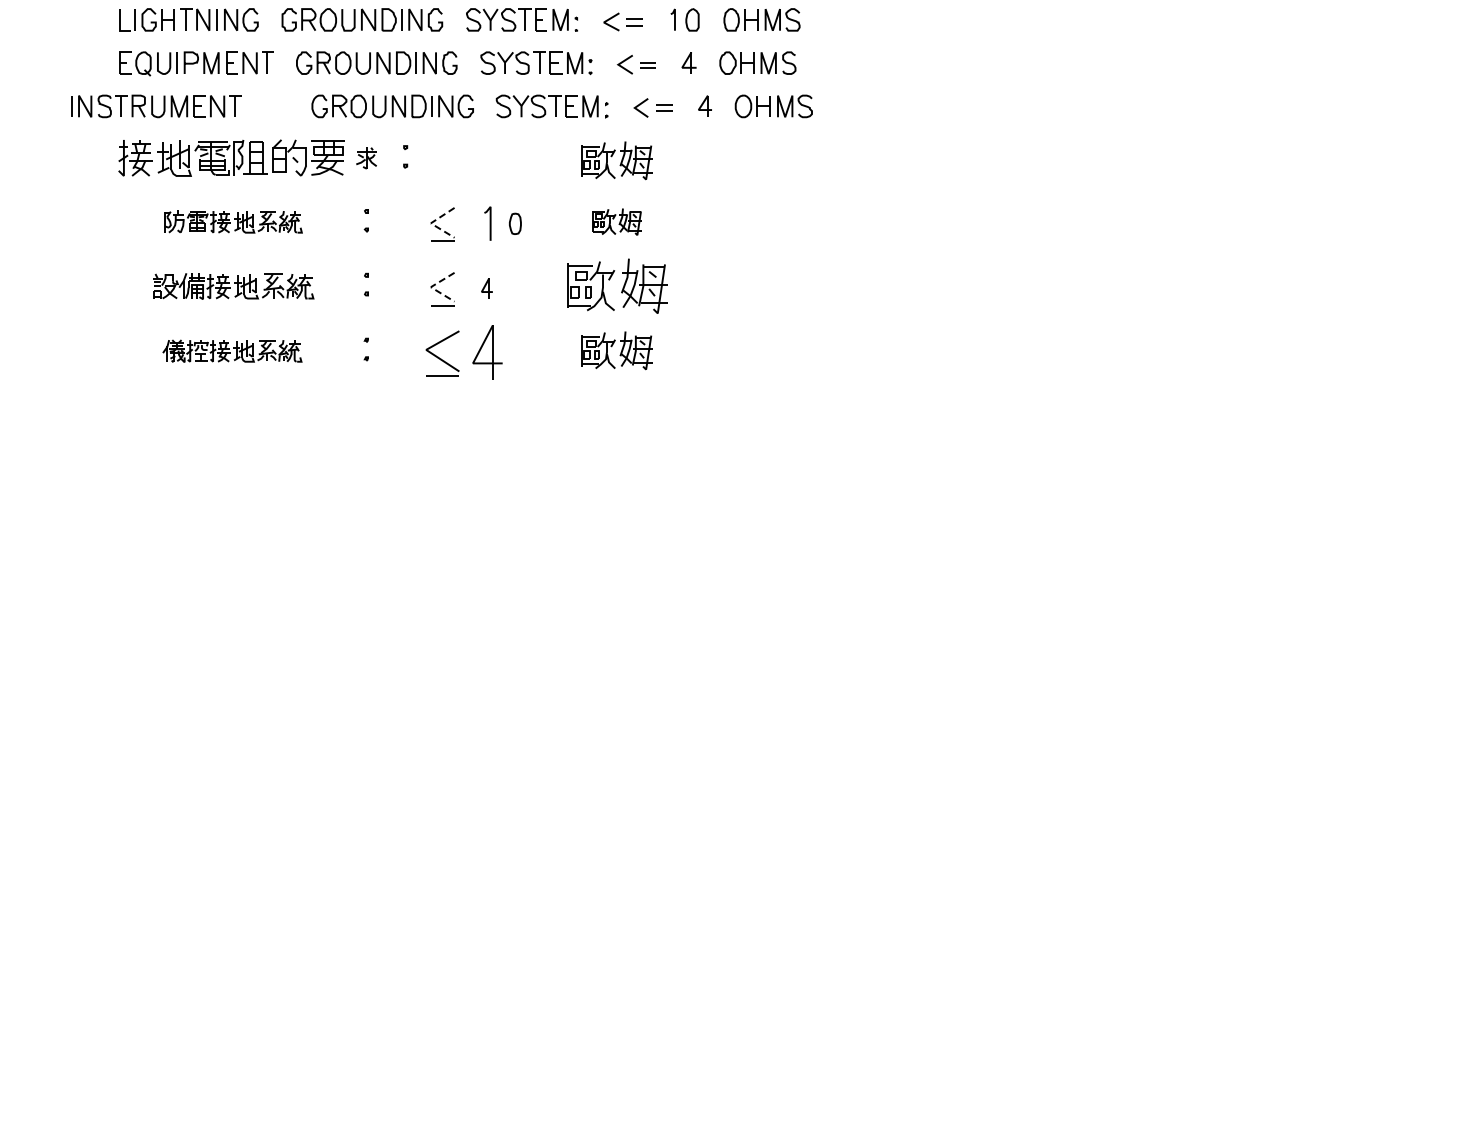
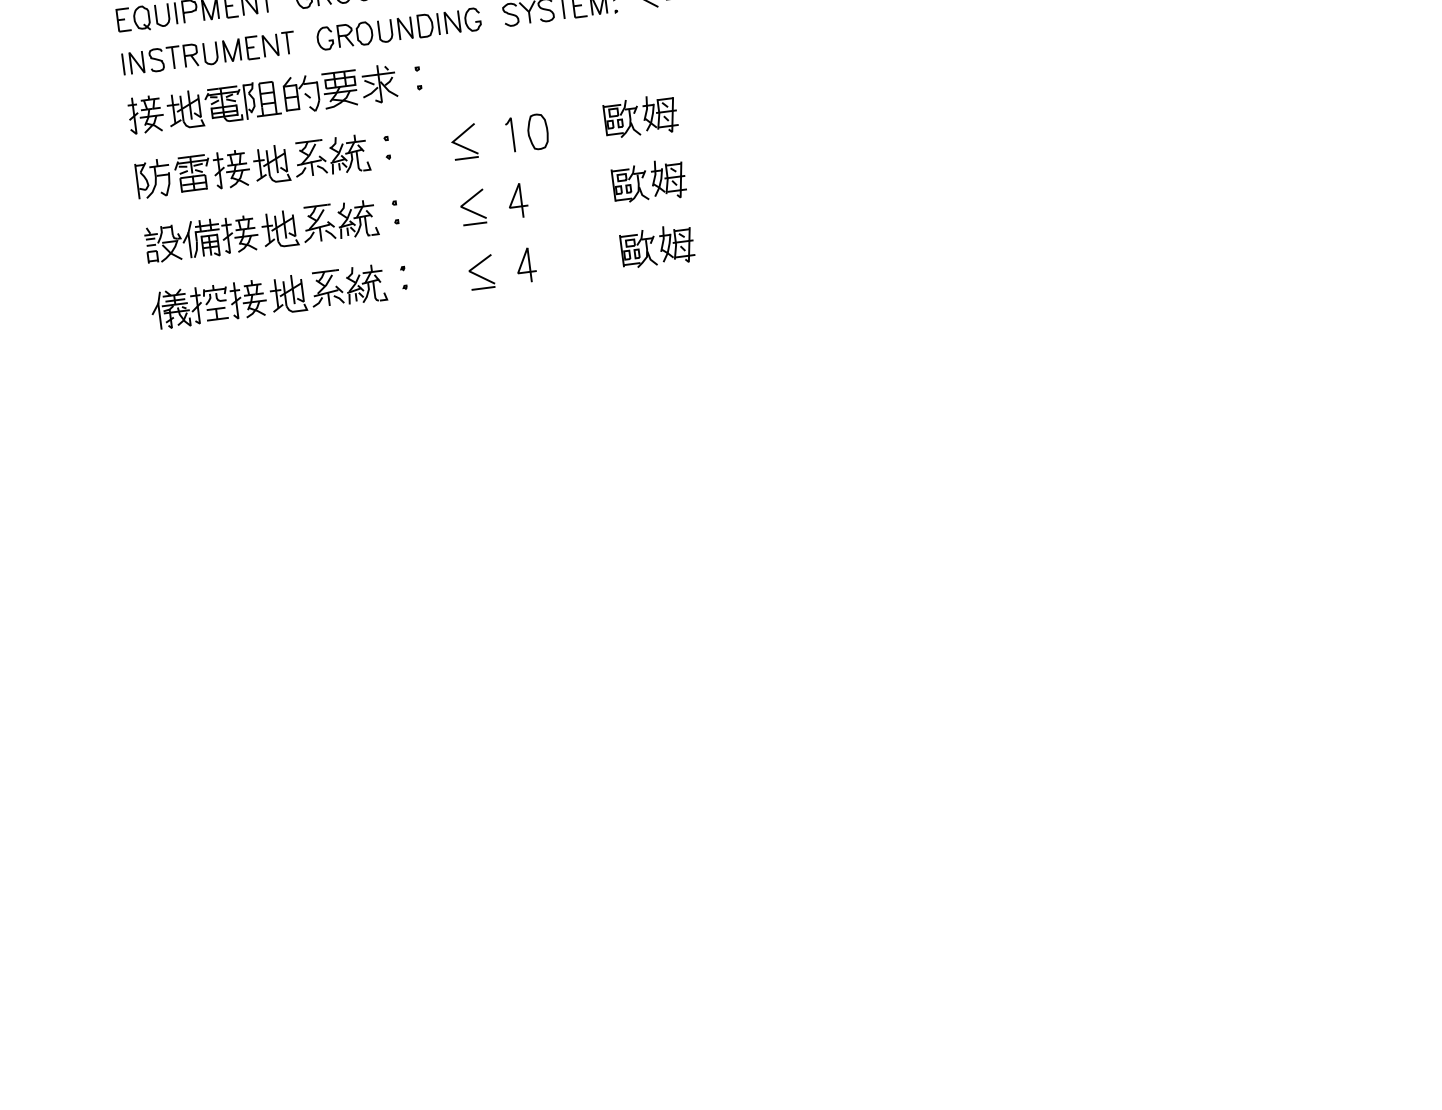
part: (156, 106) -> (208, 53), moved
part: (366, 157) -> (379, 84), size x1.67
part: (616, 160) -> (631, 54), removed
part: (233, 221) -> (253, 165), size x1.67
part: (616, 221) -> (639, 116), size x1.43
line: (430, 223) -> (452, 142), dashed -> solid
part: (515, 223) -> (538, 131), size x1.67
part: (233, 286) -> (261, 231), size x1.43
part: (616, 286) -> (648, 182), size x0.71
line: (430, 287) -> (460, 207), dashed -> solid
part: (486, 288) -> (517, 200), size x1.67
part: (232, 351) -> (268, 297), size x1.67
part: (486, 352) -> (525, 265), size x0.62
part: (442, 353) -> (481, 272), size x0.71

